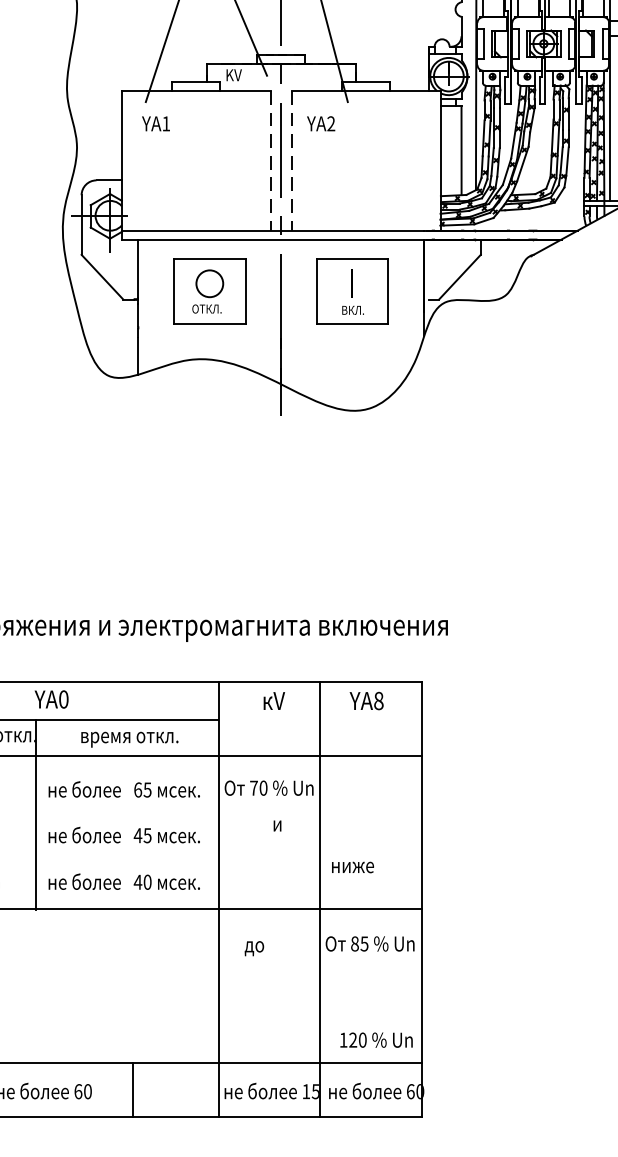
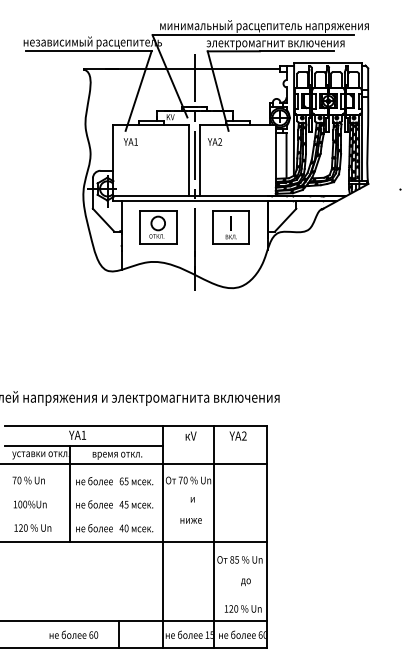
line: (271, 160) -> (189, 160), dashed -> solid
line: (290, 160) -> (199, 160), dashed -> solid
text: (63, 697) -> (83, 434), YA0 -> YA1
text: (379, 699) -> (244, 435), YA8 -> YA2
text: (351, 866) -> (190, 520), moved
text: (253, 947) -> (245, 581), moved

